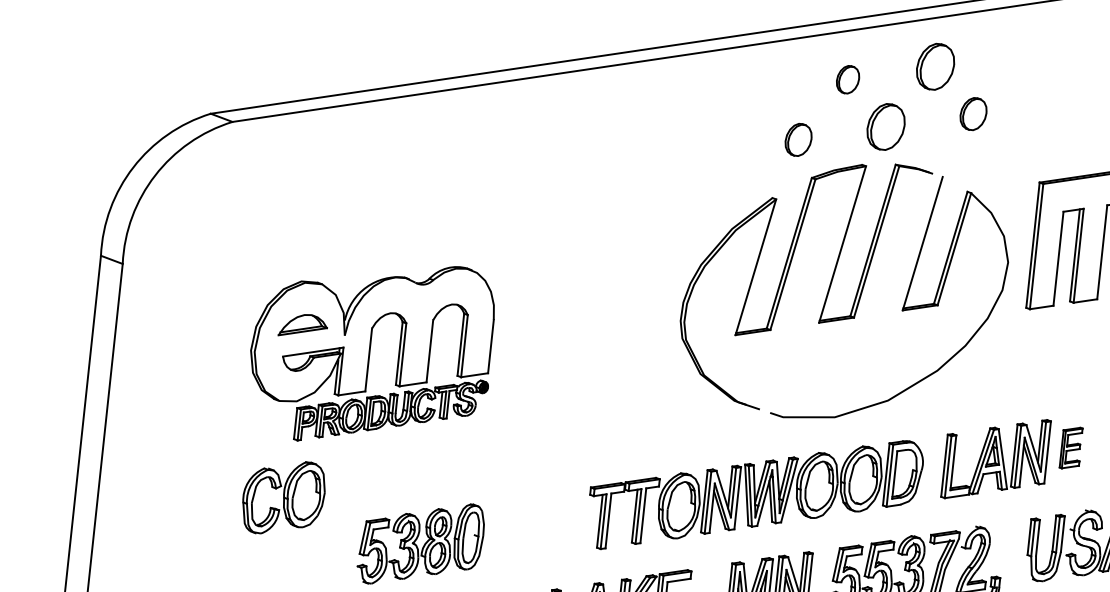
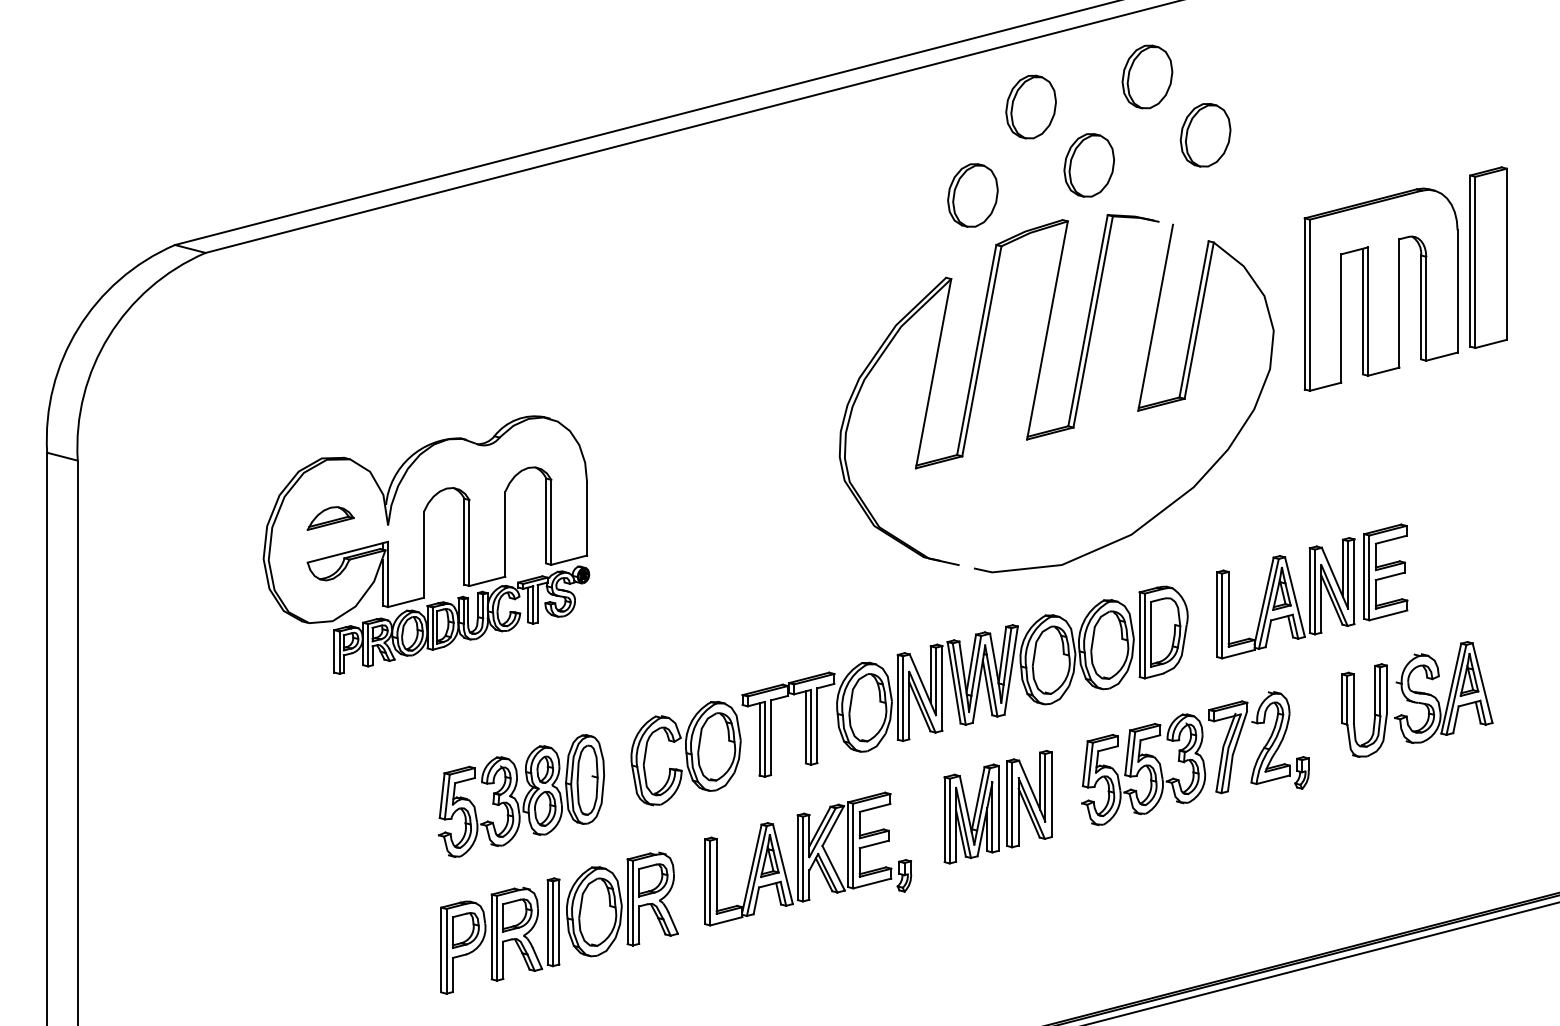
part: (847, 79) -> (1030, 106), size x1.67
part: (973, 114) -> (1205, 135), size x1.43
part: (798, 139) -> (972, 195), size x1.43
part: (303, 326) -> (330, 518), size x0.71
part: (1071, 448) -> (1385, 572), size x1.67
part: (283, 497) -> (685, 753), moved

